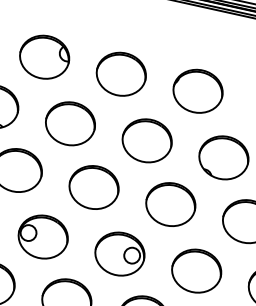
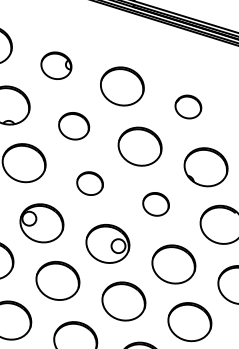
part: (44, 56) -> (56, 65), size x0.7
part: (198, 90) -> (188, 106), size x0.6
part: (69, 124) -> (73, 126), size x0.7
part: (93, 187) -> (89, 183), size x0.6
part: (170, 204) -> (155, 204), size x0.6

